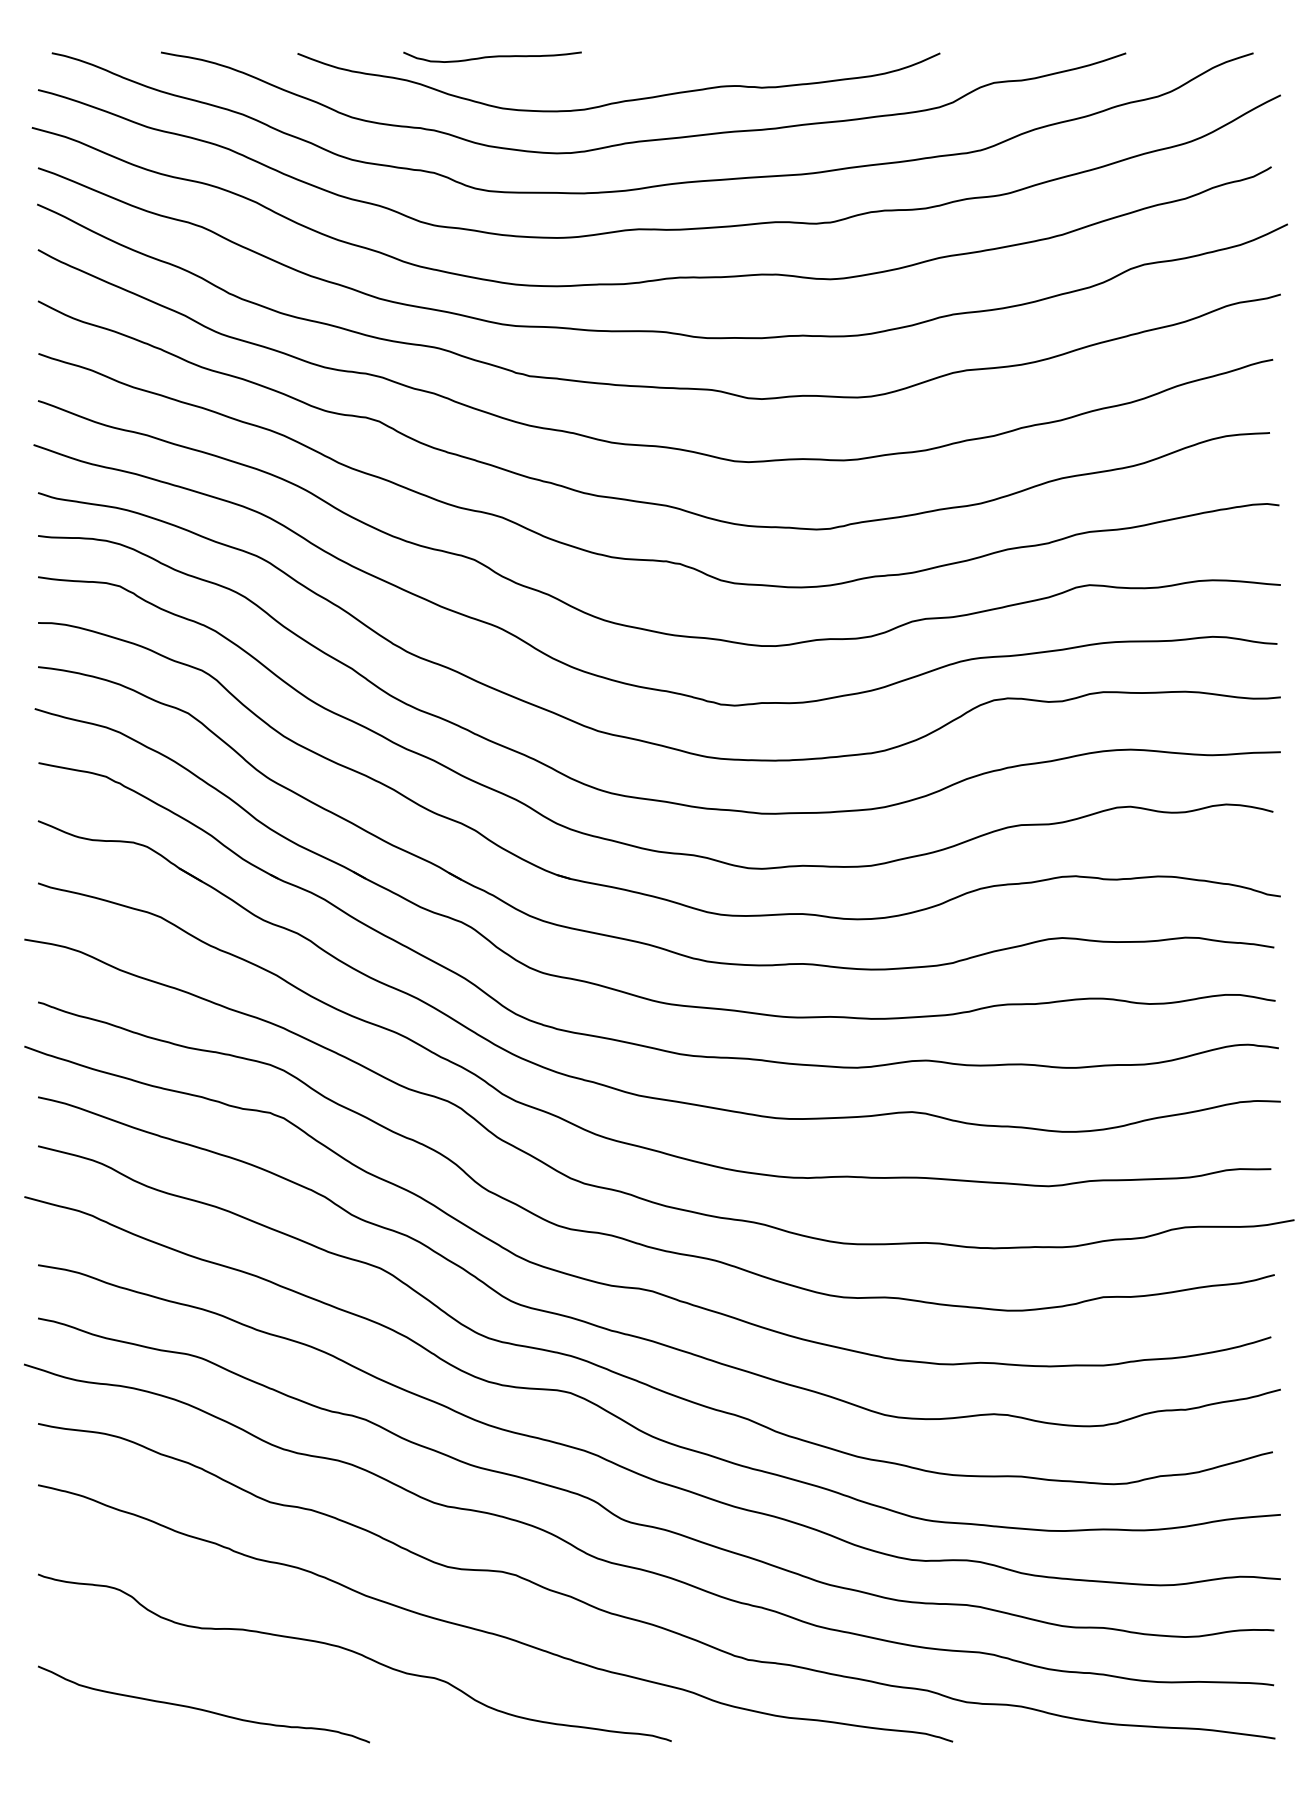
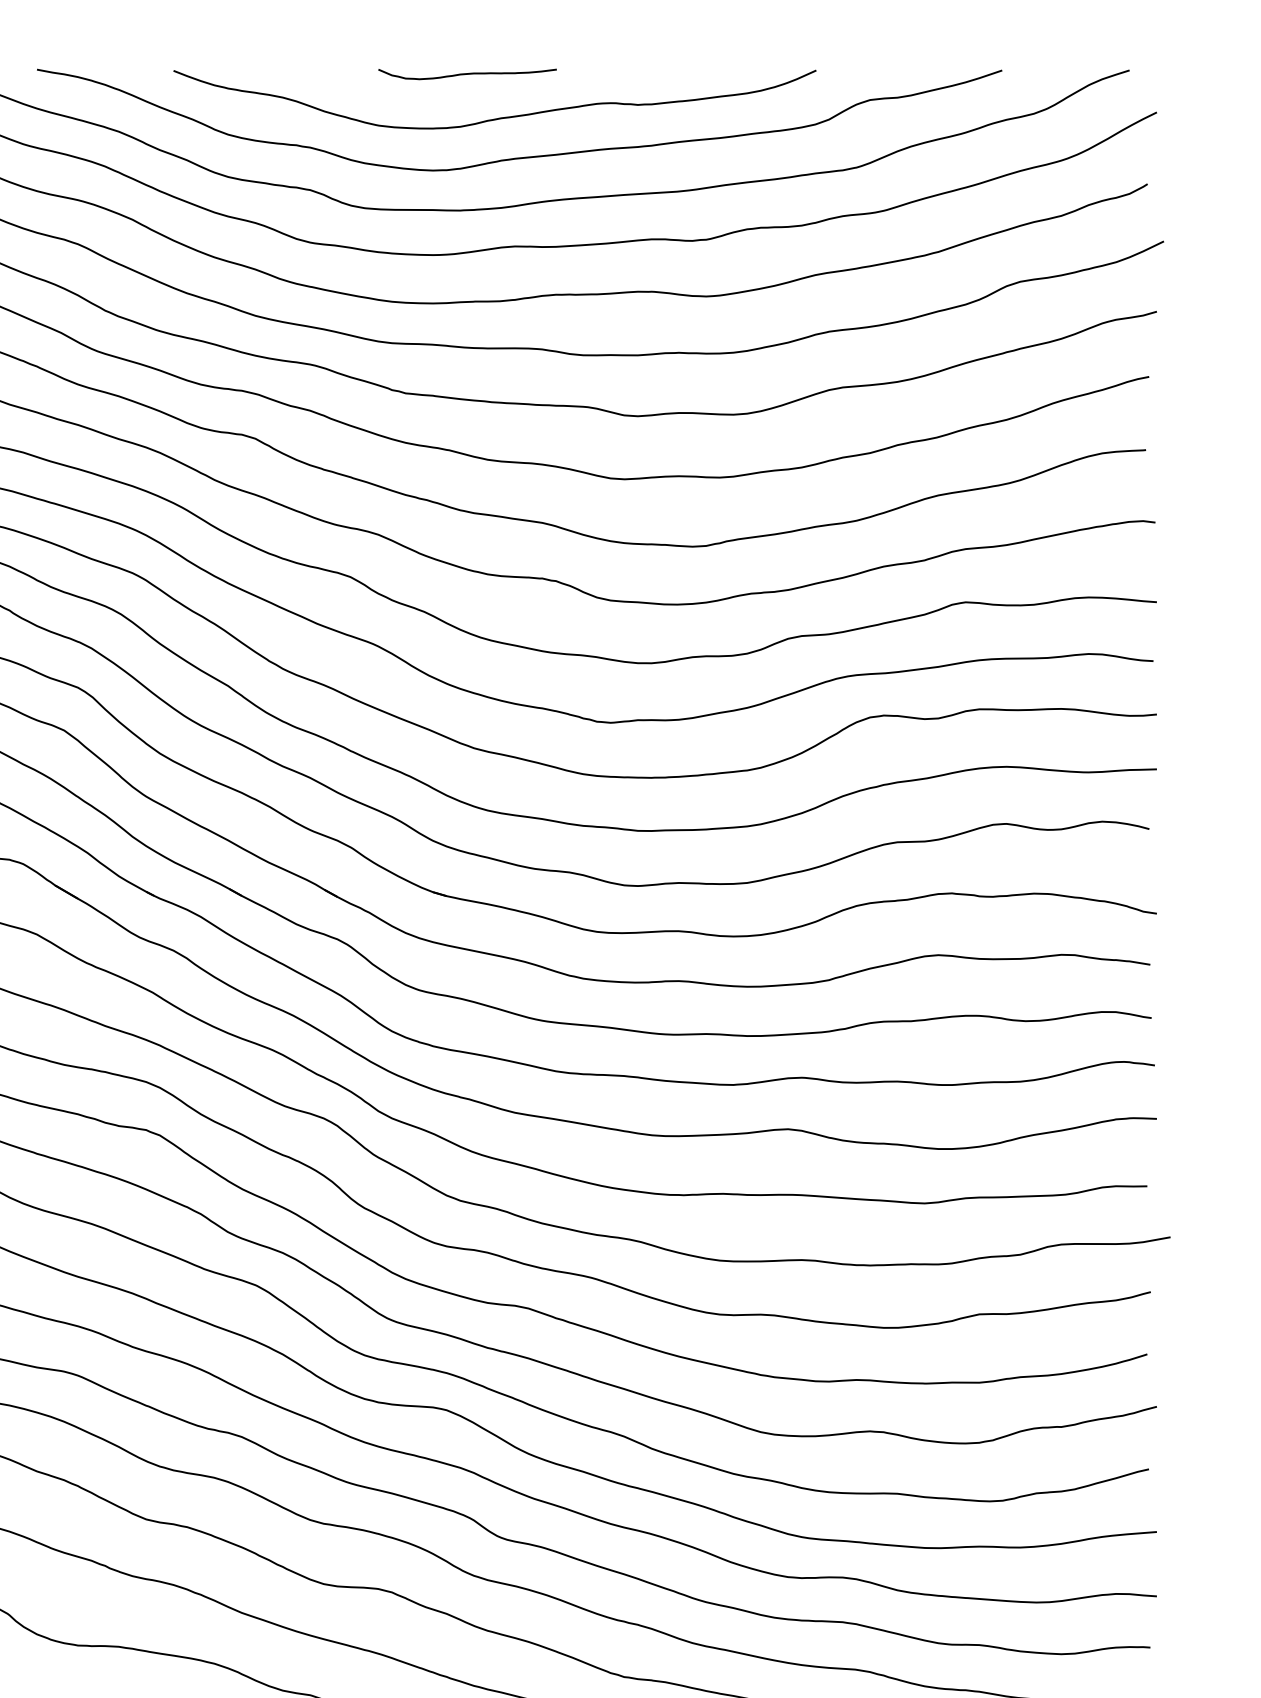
curve: (492, 56) -> (467, 73), moved

